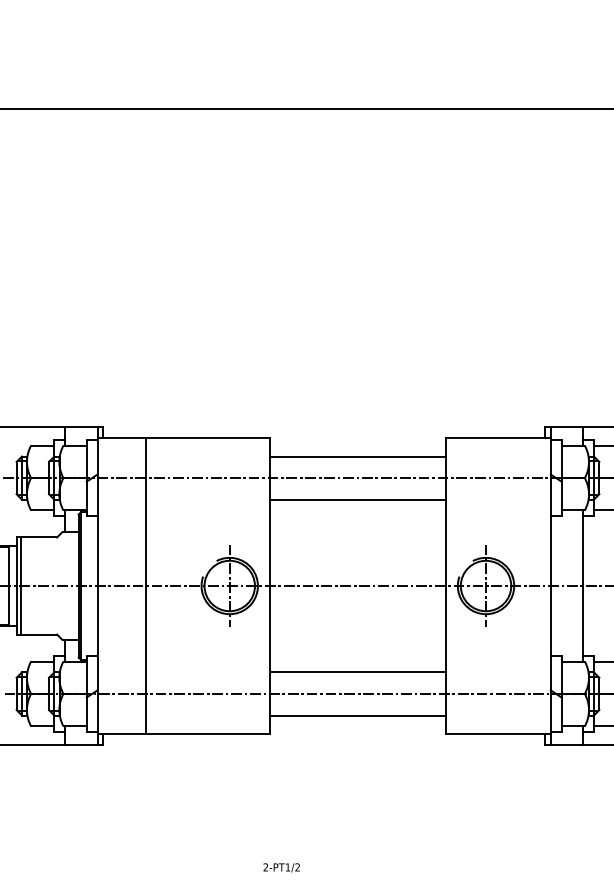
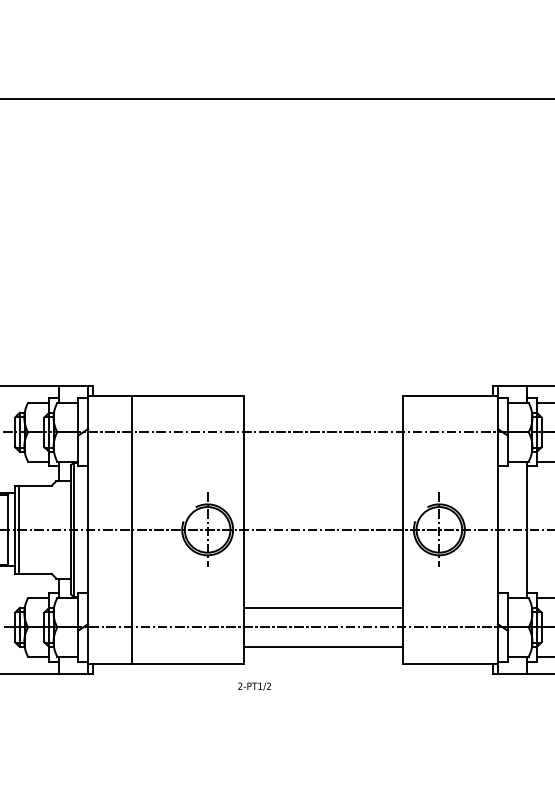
line: (357, 456) -> (323, 412), removed
line: (357, 499) -> (323, 451), removed
text: (281, 867) -> (254, 686), moved

